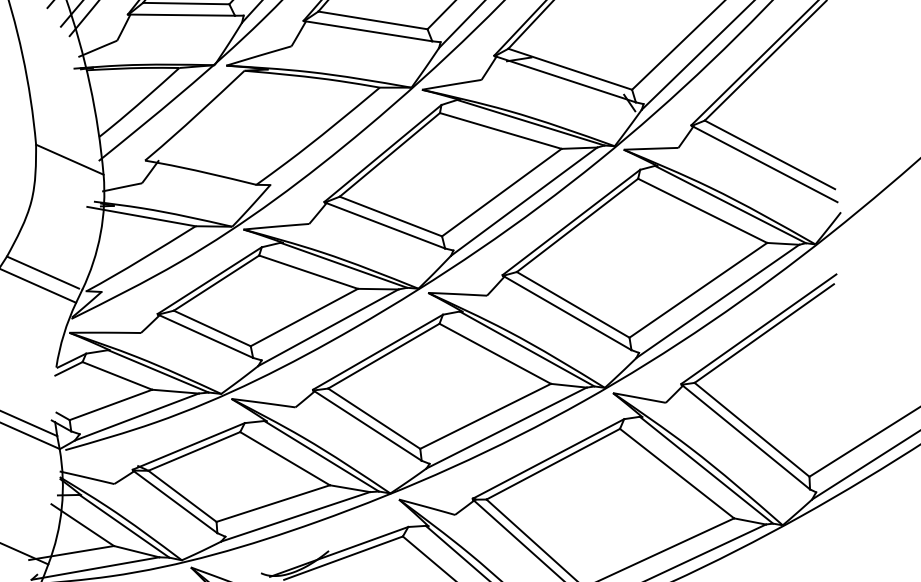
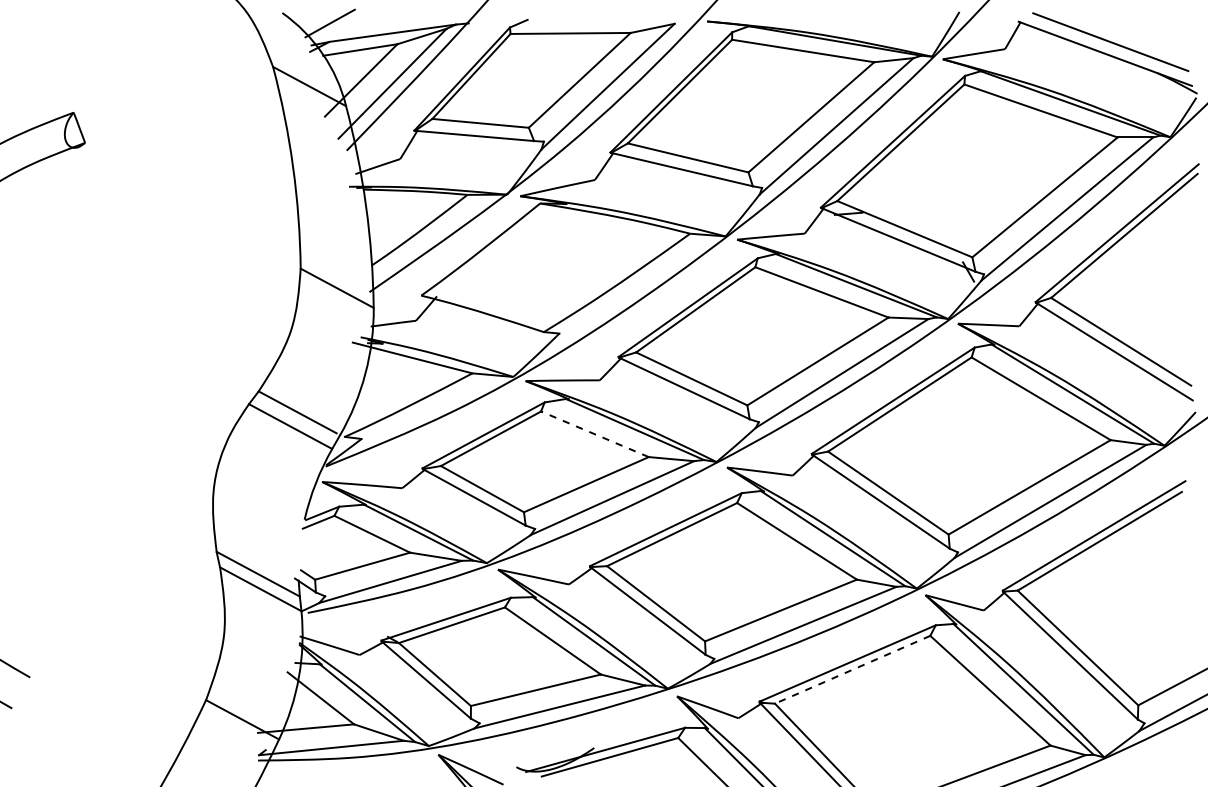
line: (308, 272) -> (594, 434), solid -> dashed
line: (553, 463) -> (852, 669), solid -> dashed

